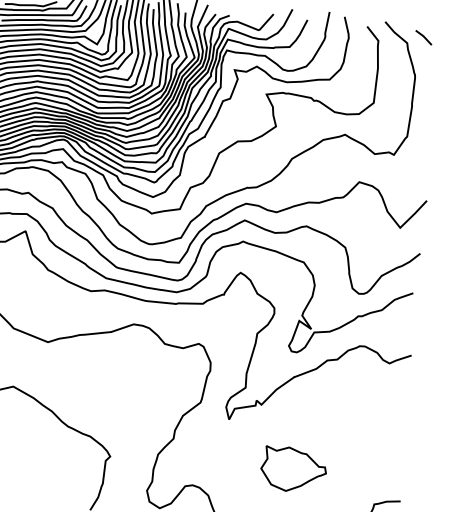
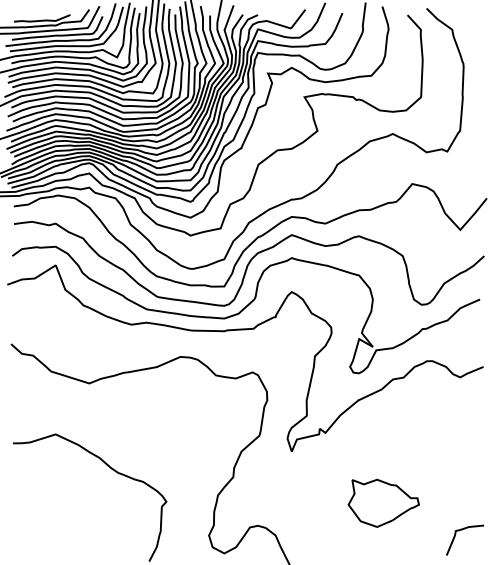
line: (423, 37) -> (469, 22), removed
part: (293, 468) -> (383, 502), moved

